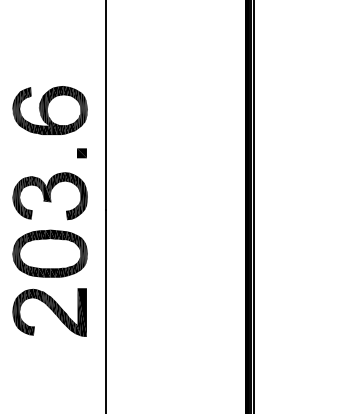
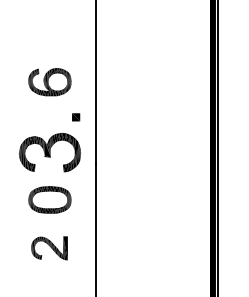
part: (49, 110) -> (49, 82), size x0.7
part: (49, 253) -> (49, 199), size x0.7
part: (49, 312) -> (49, 248), size x0.6

